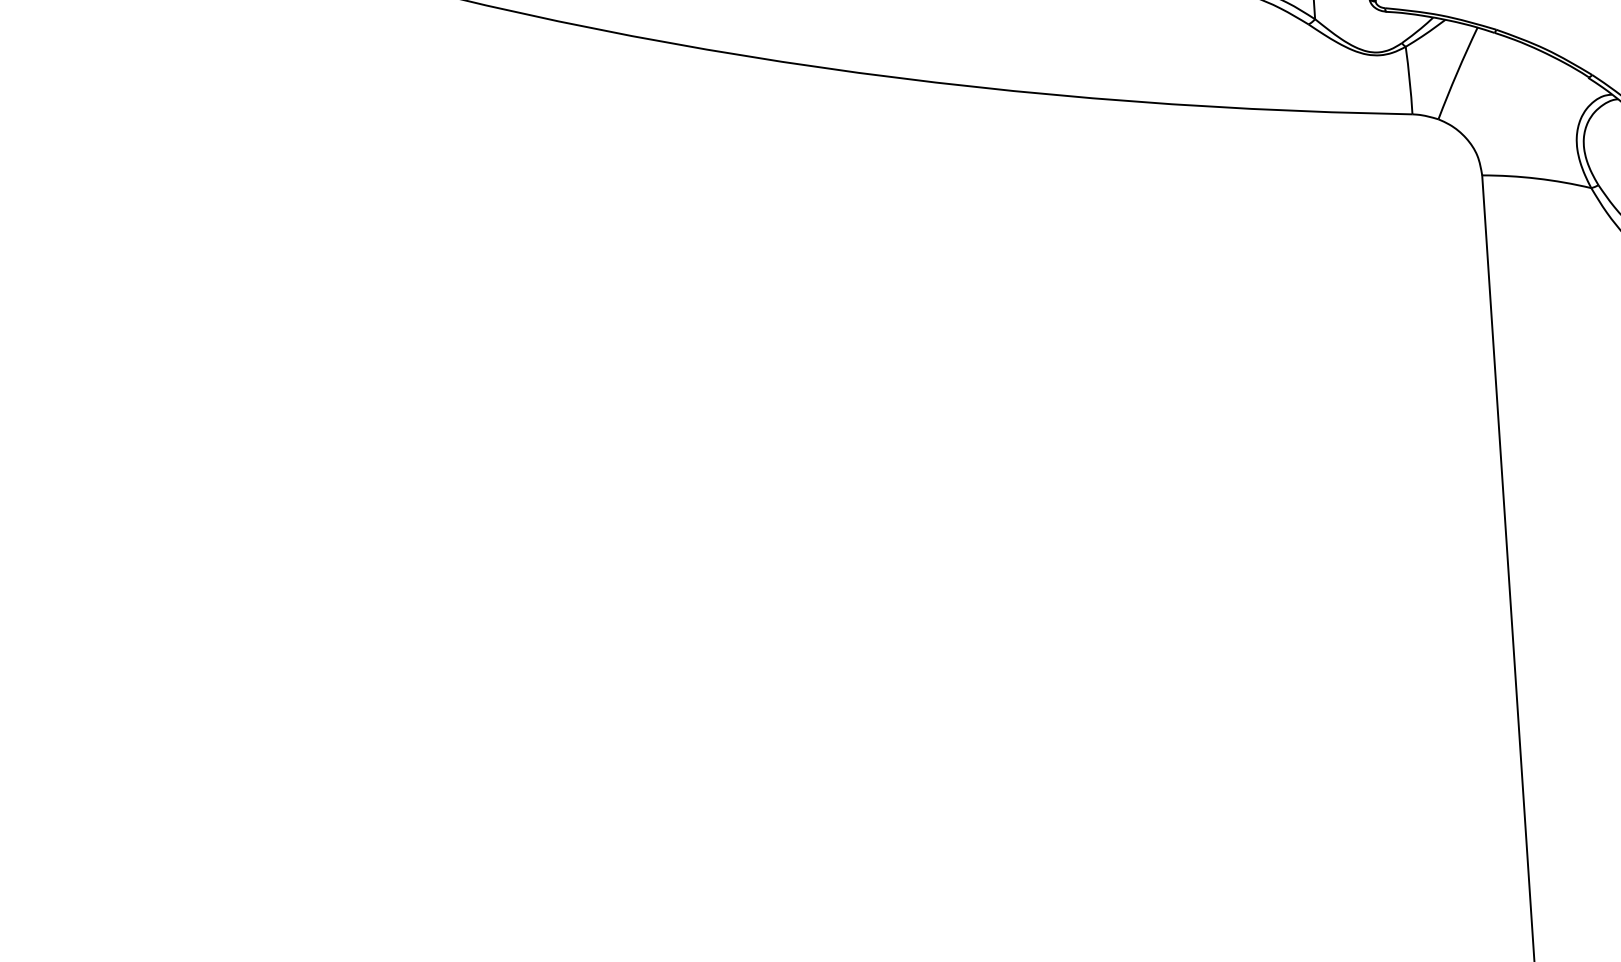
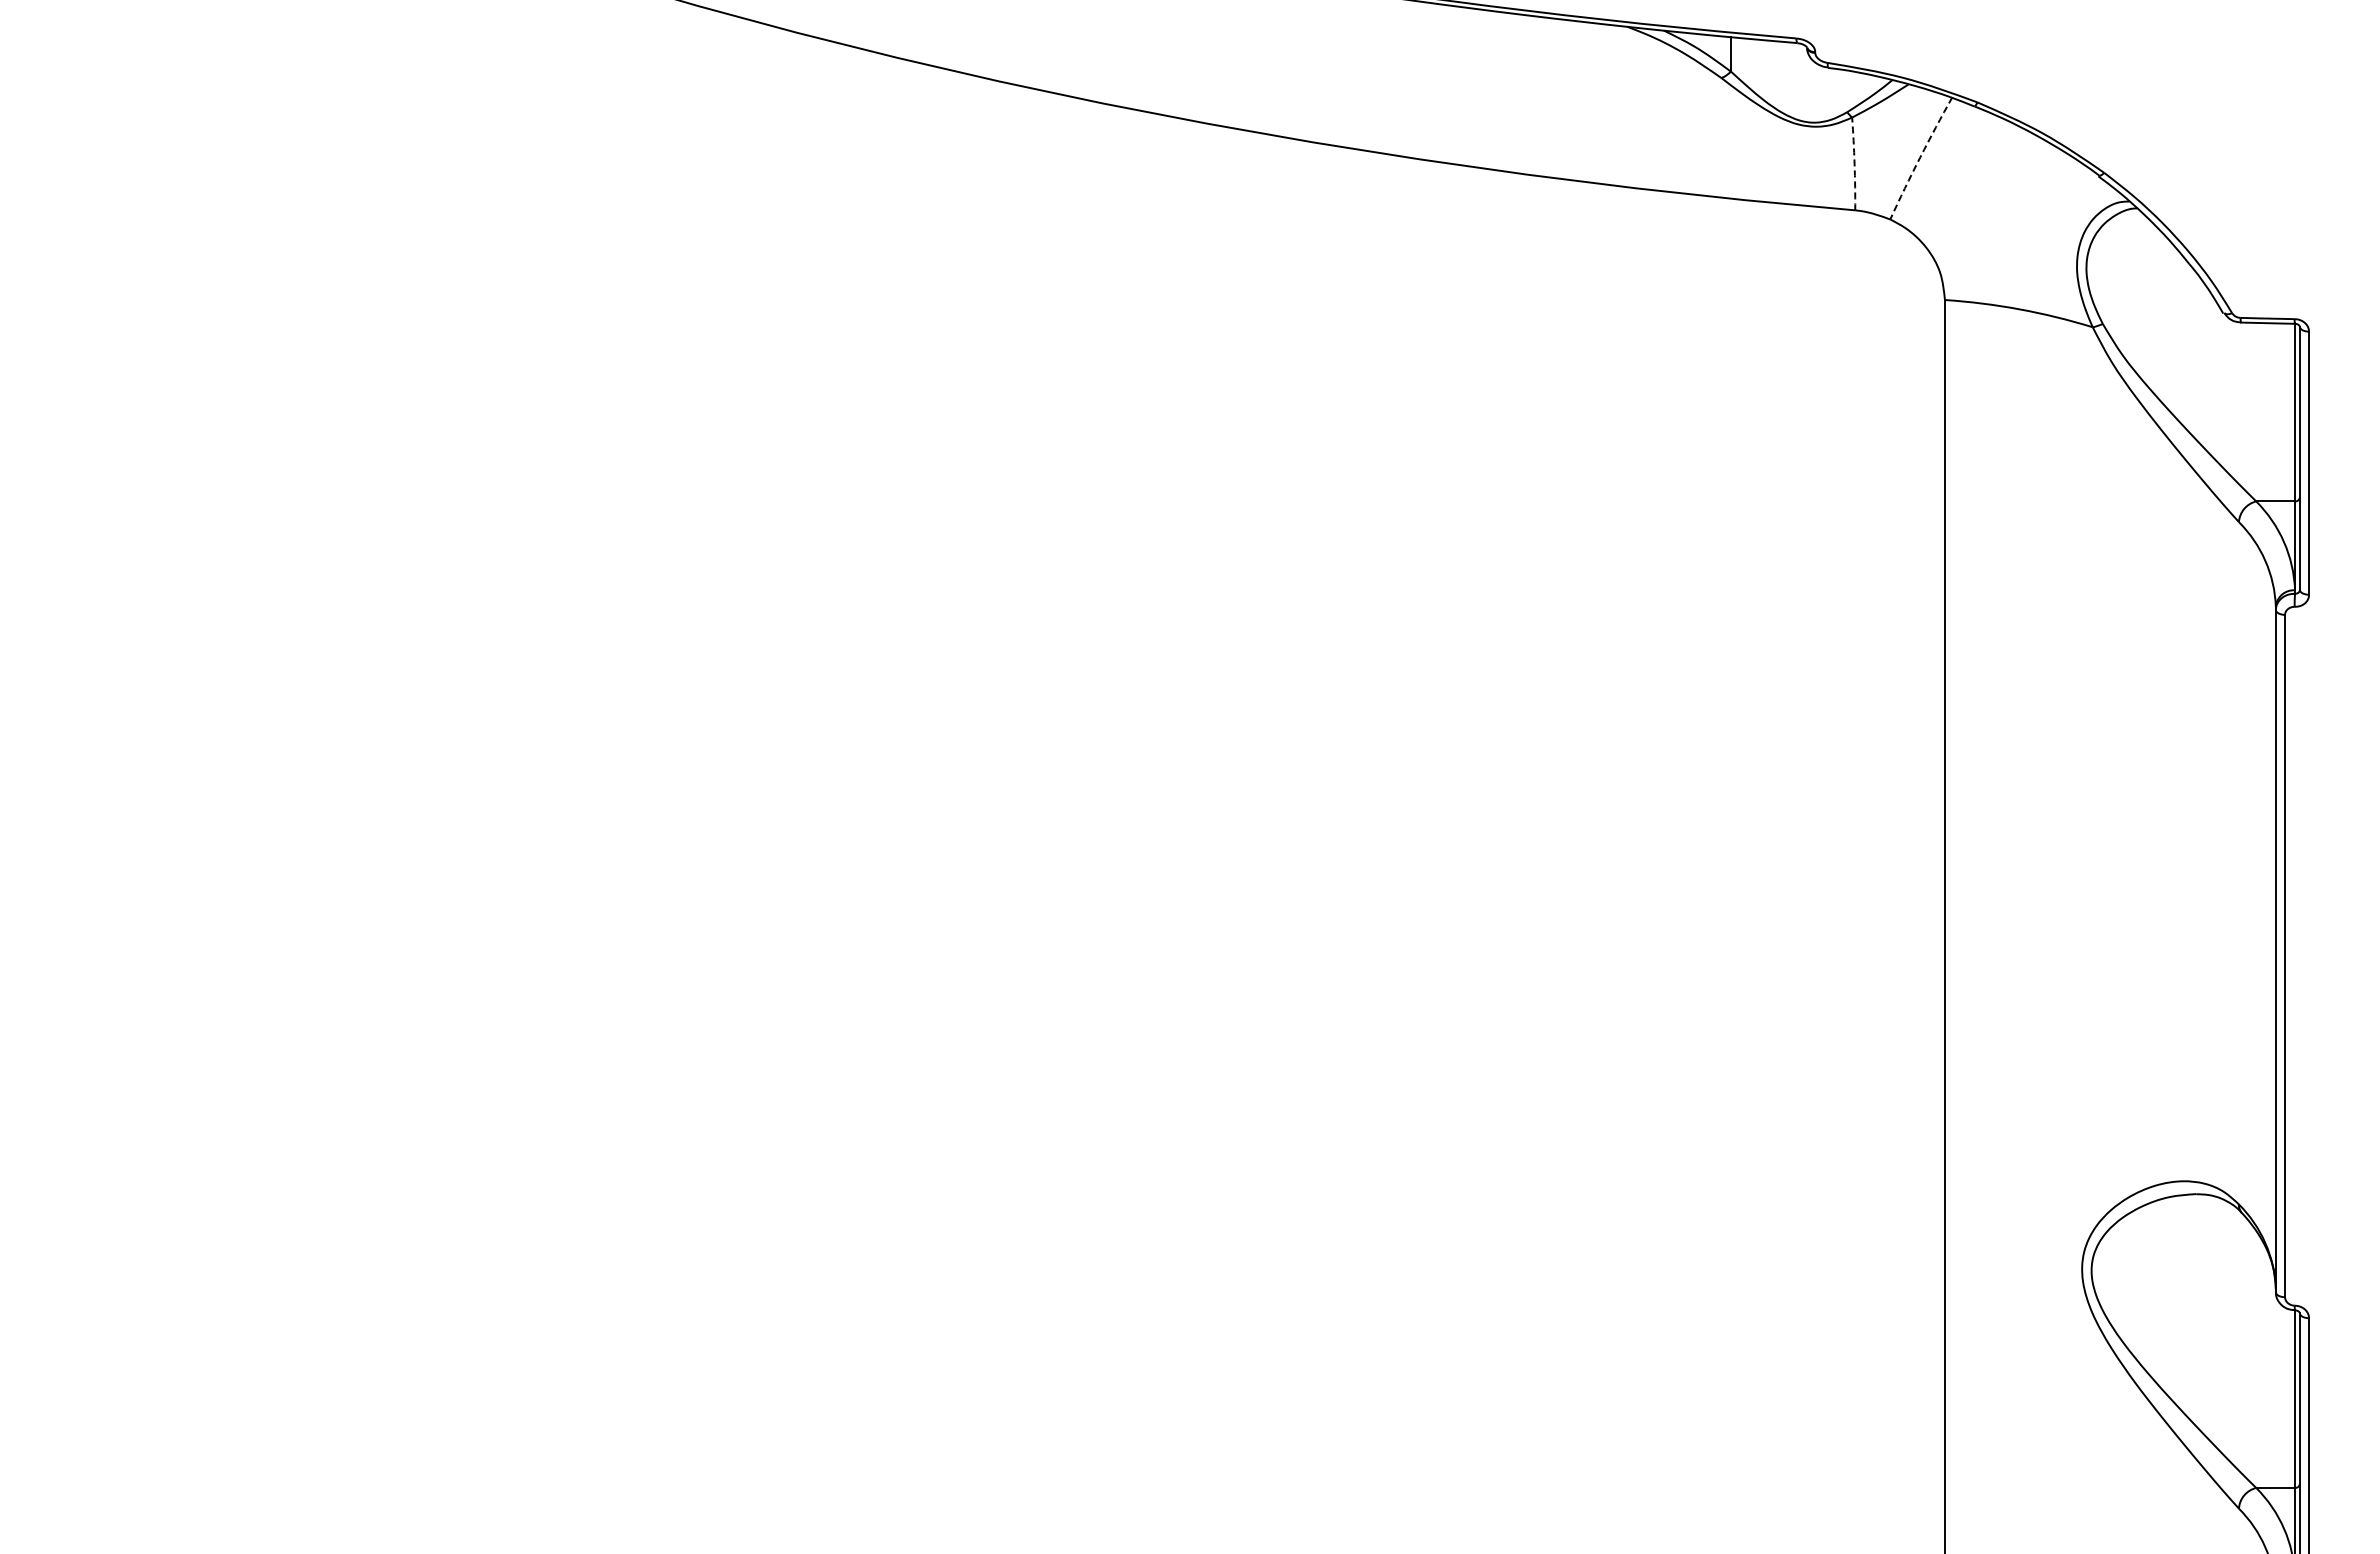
arc: (1457, 72) -> (1920, 157), solid -> dashed
arc: (1409, 80) -> (1854, 163), solid -> dashed

